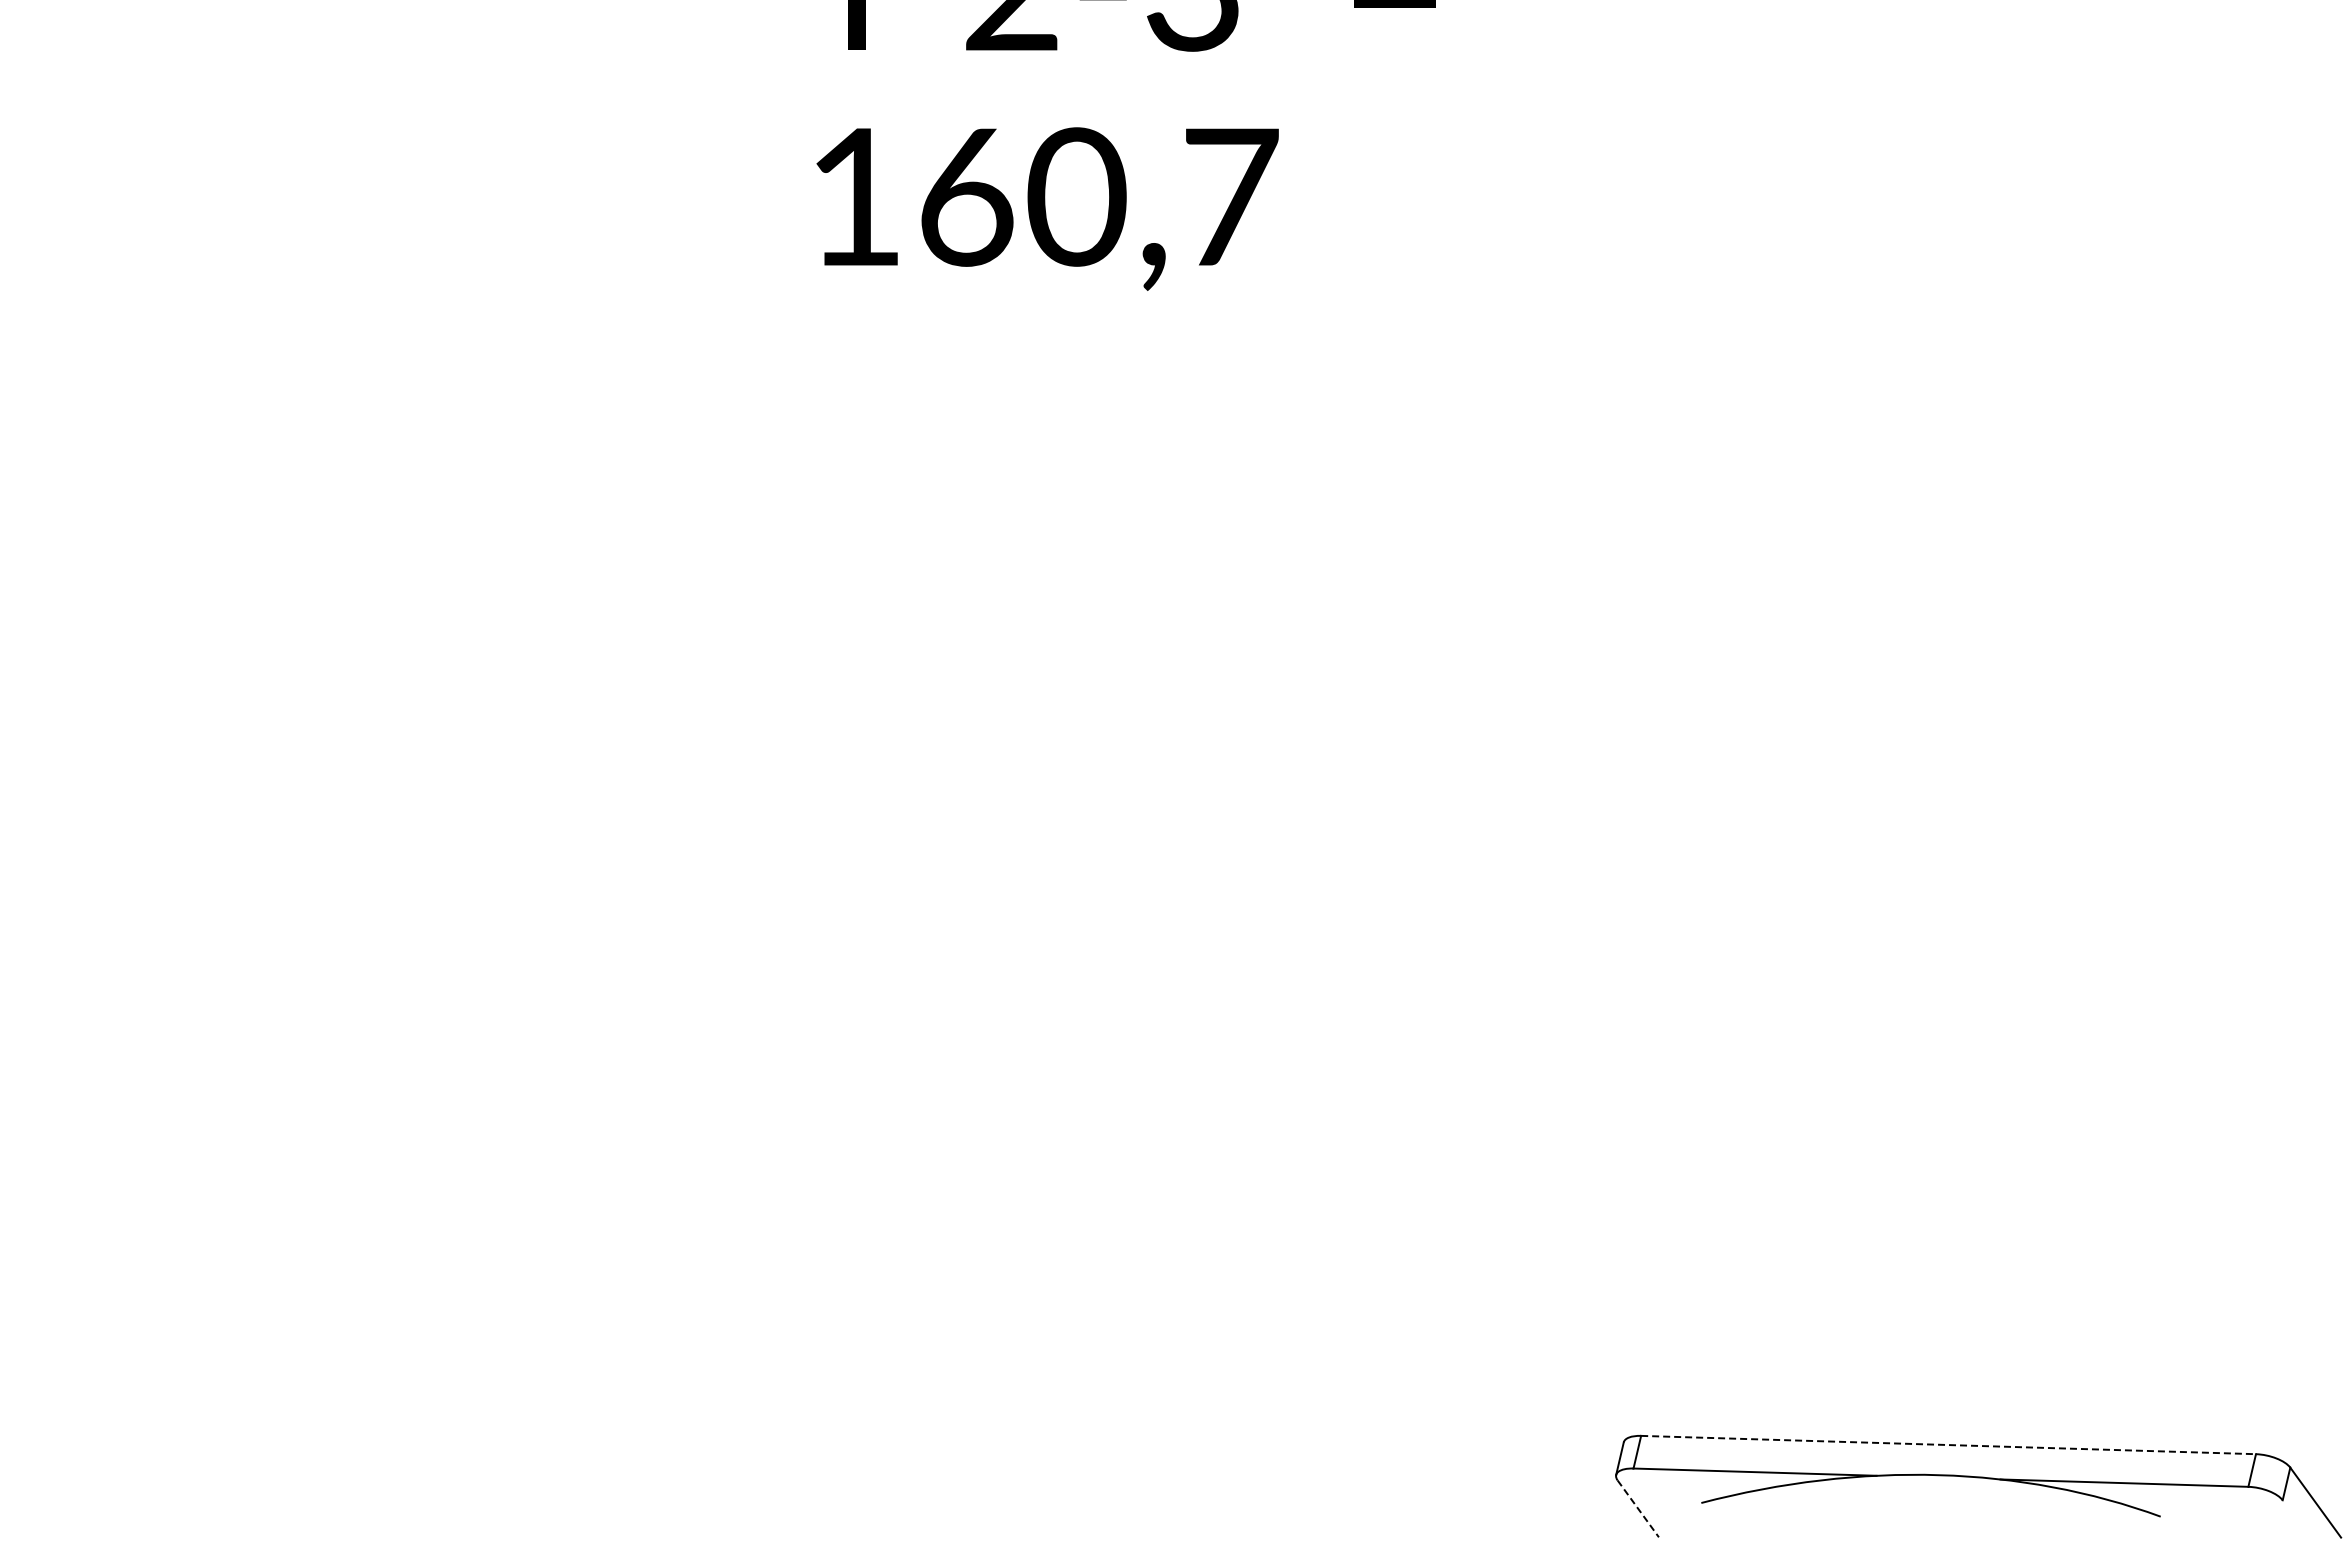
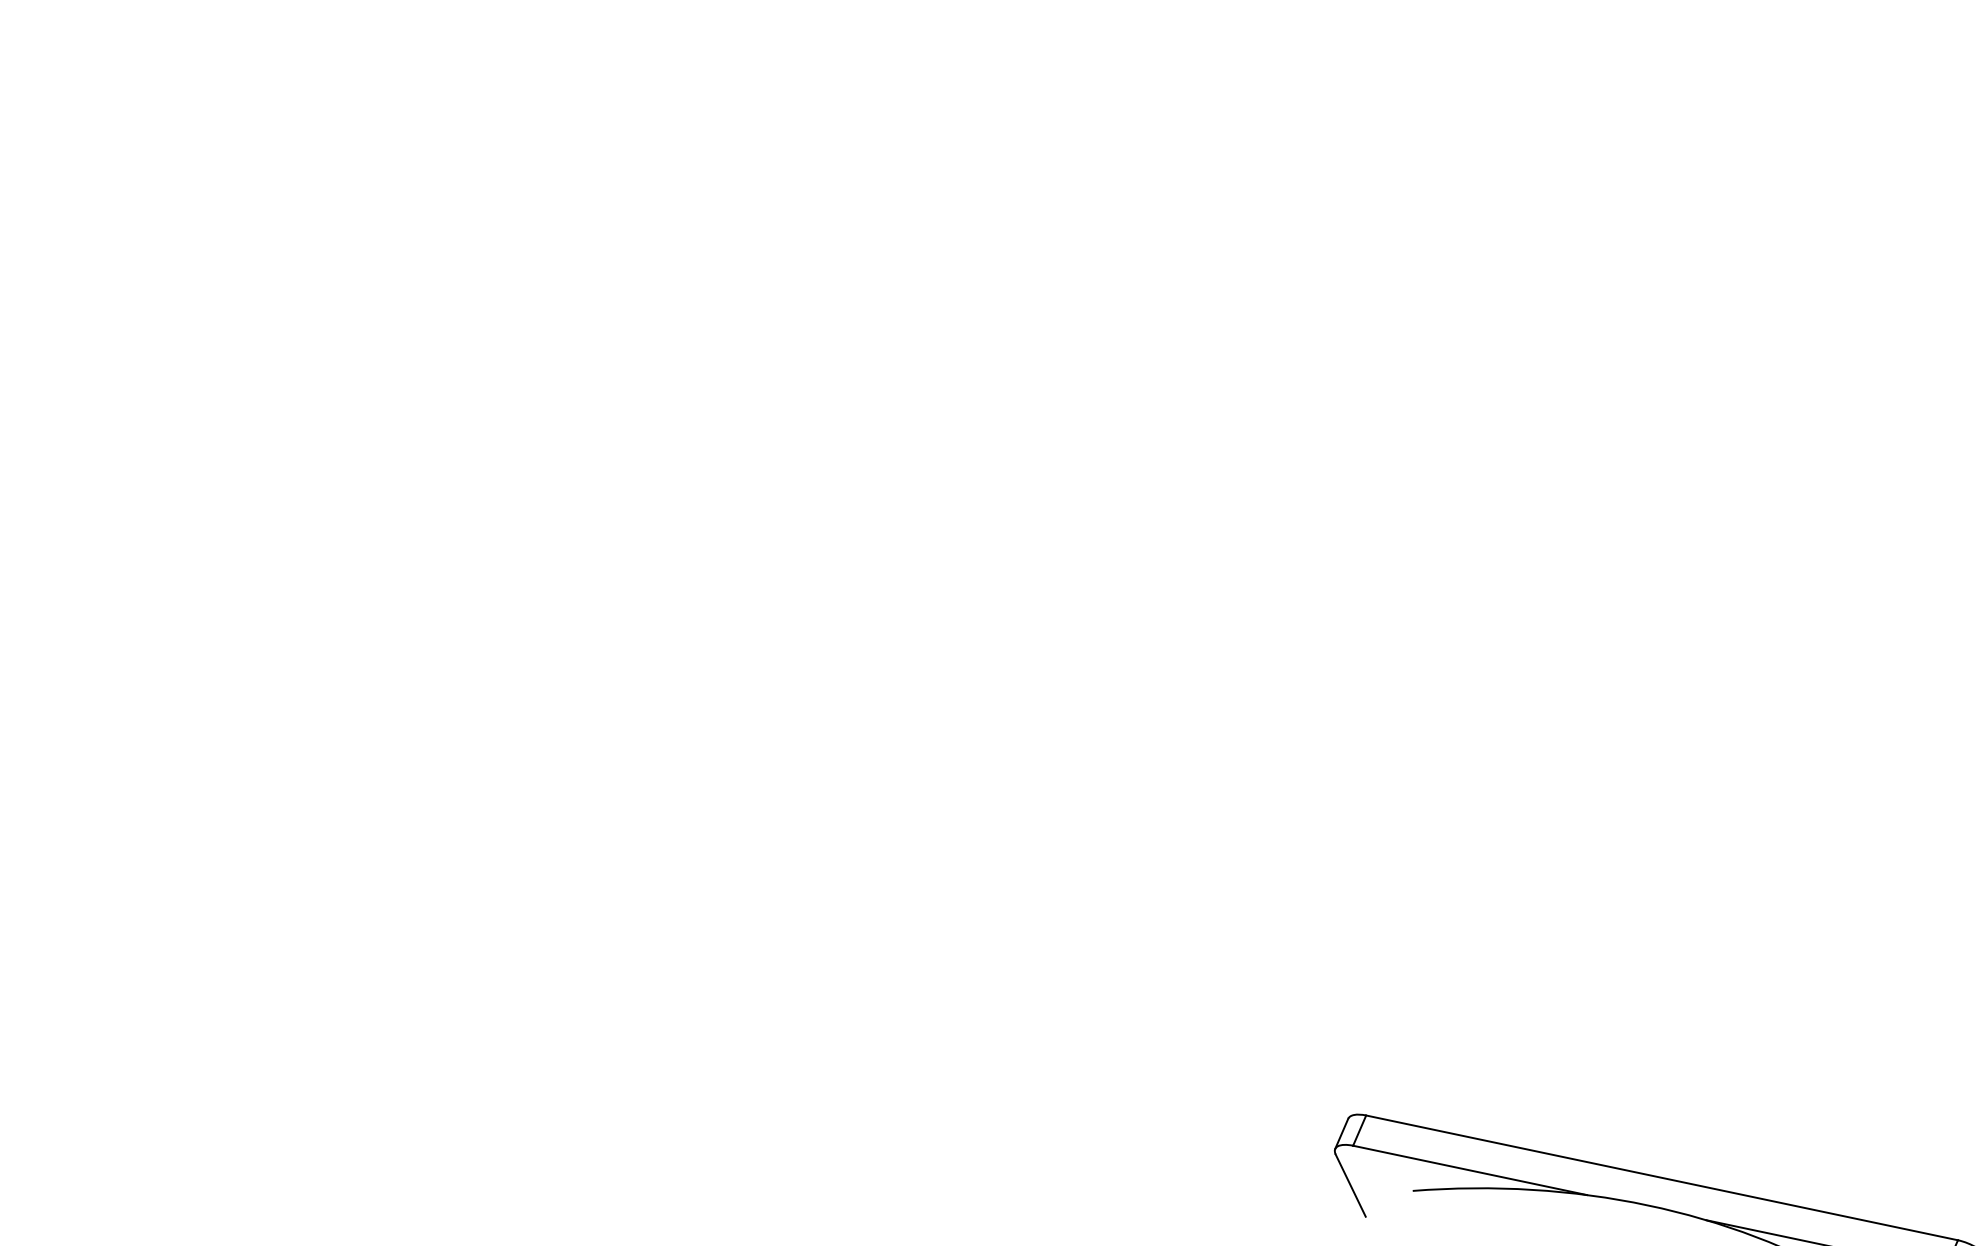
line: (1948, 1445) -> (1661, 1178), dashed -> solid
line: (1638, 1509) -> (1350, 1186), dashed -> solid

